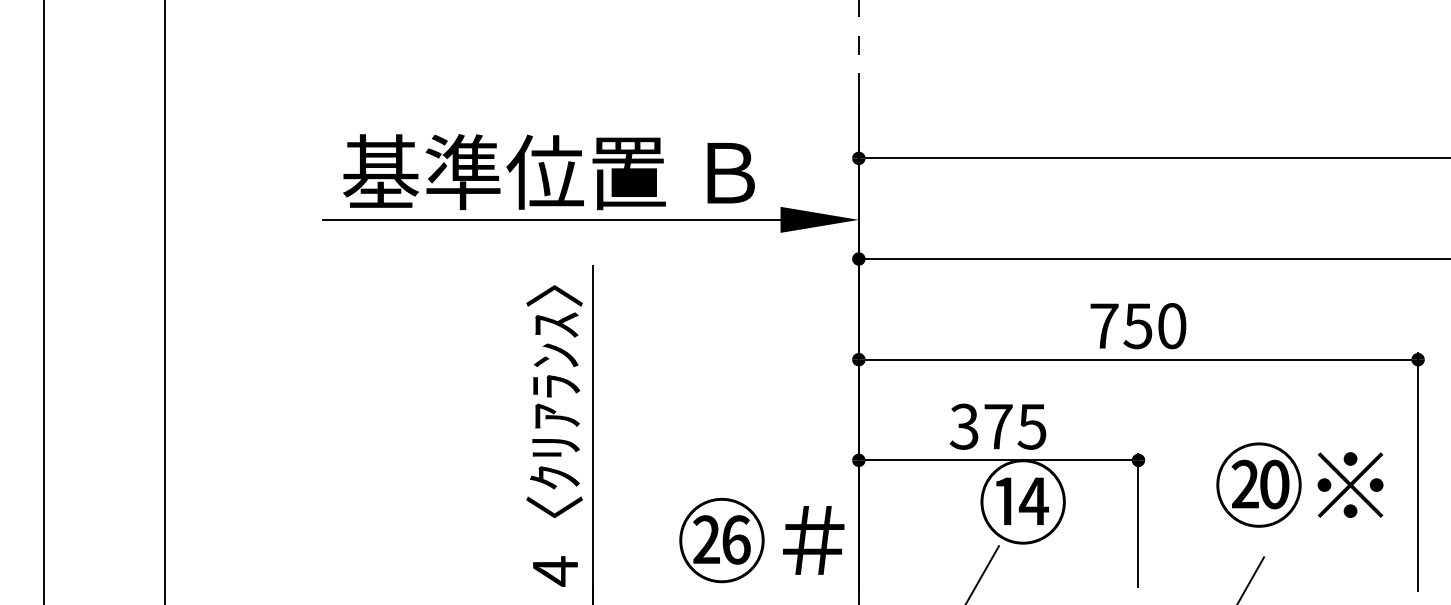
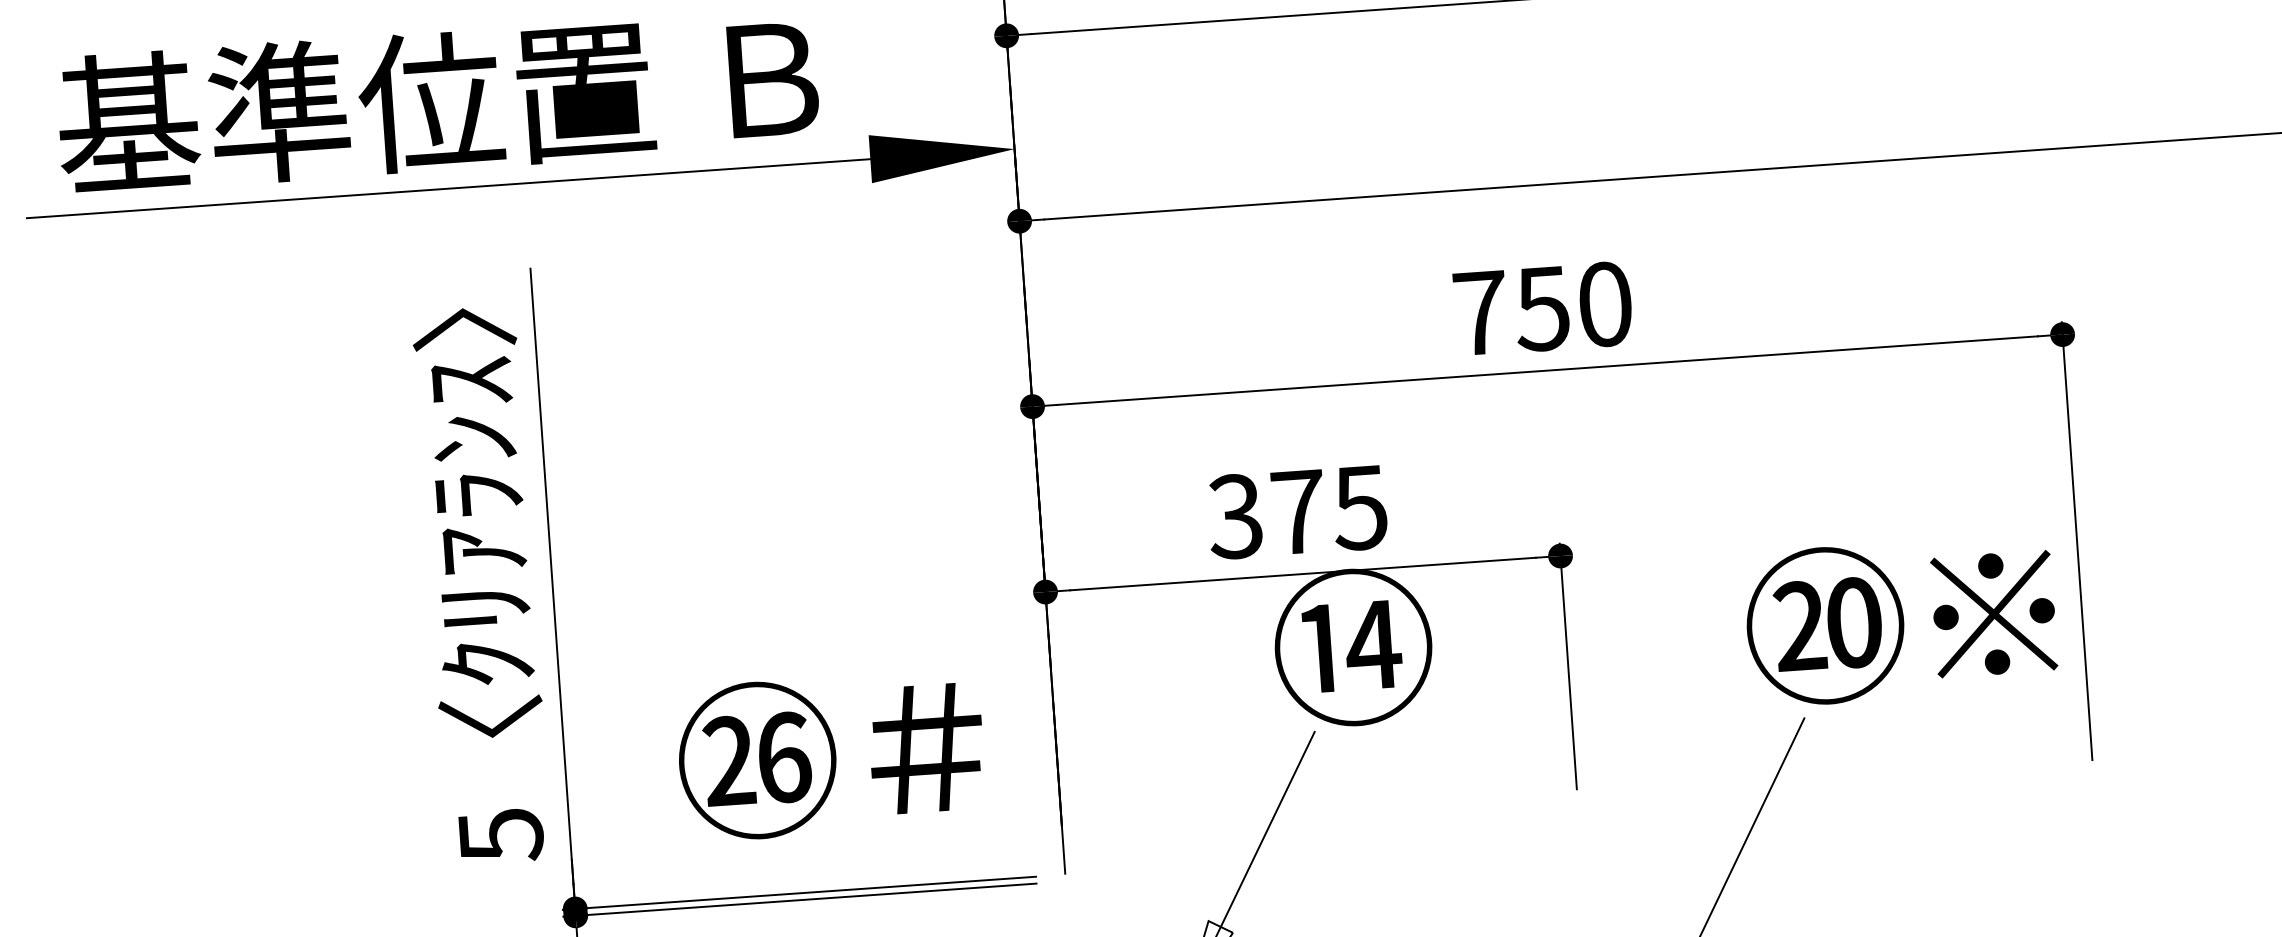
text: (1299, 484) -> (1900, 619), moved
text: (761, 540) -> (830, 755), moved
text: (555, 571) -> (501, 835), 4 -> 5

